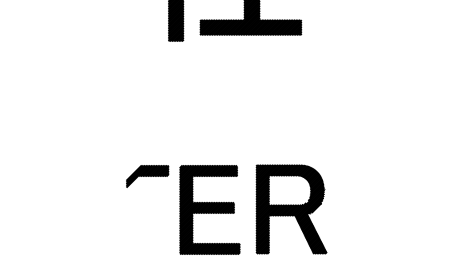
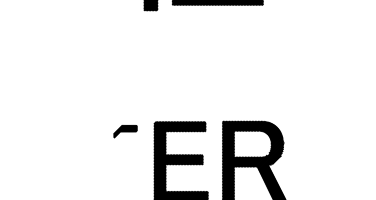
part: (147, 176) -> (125, 131), size x0.6

